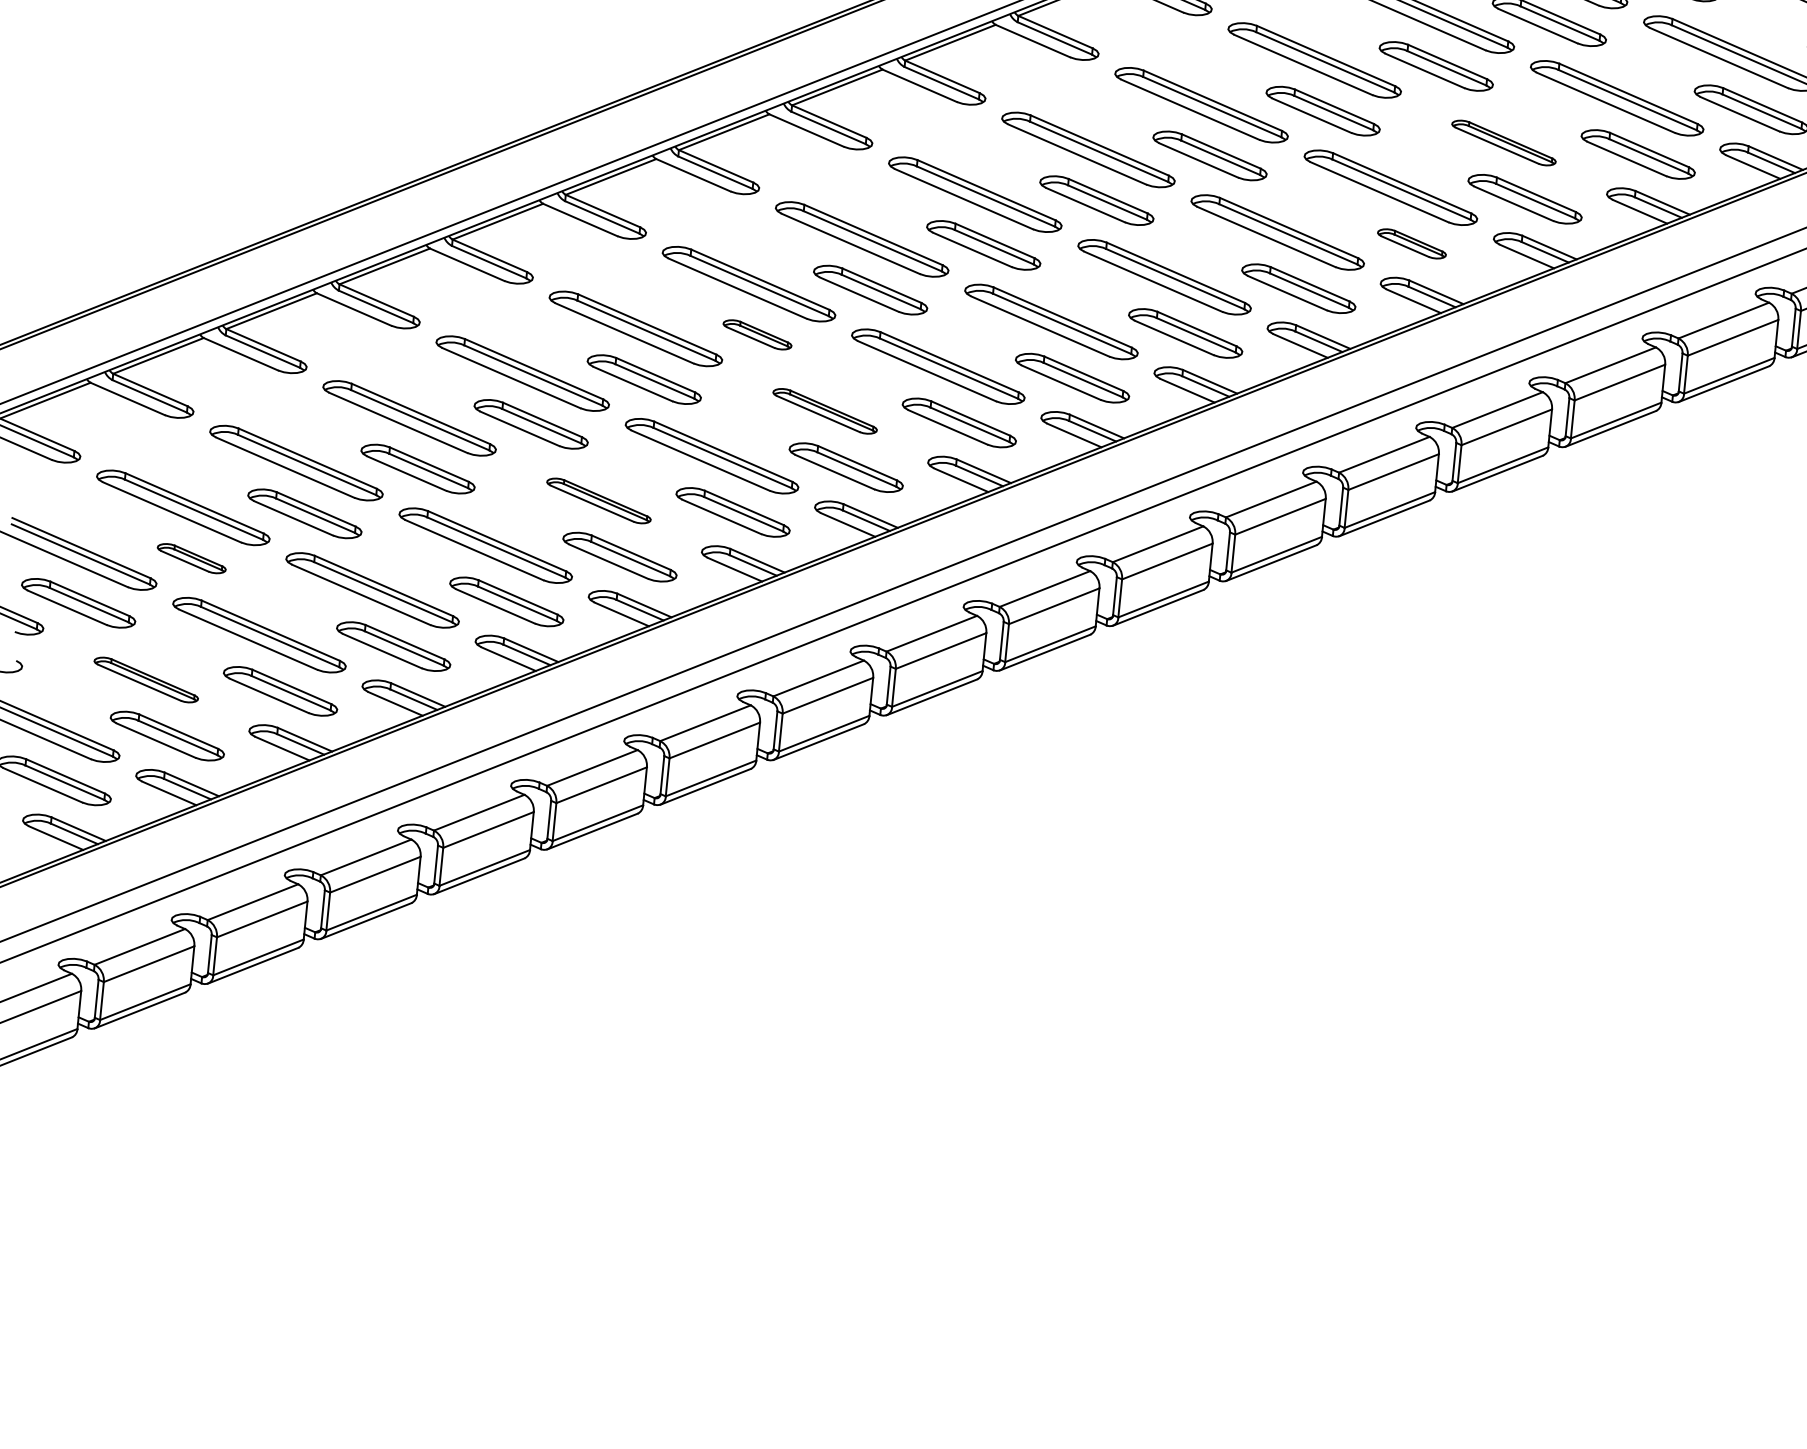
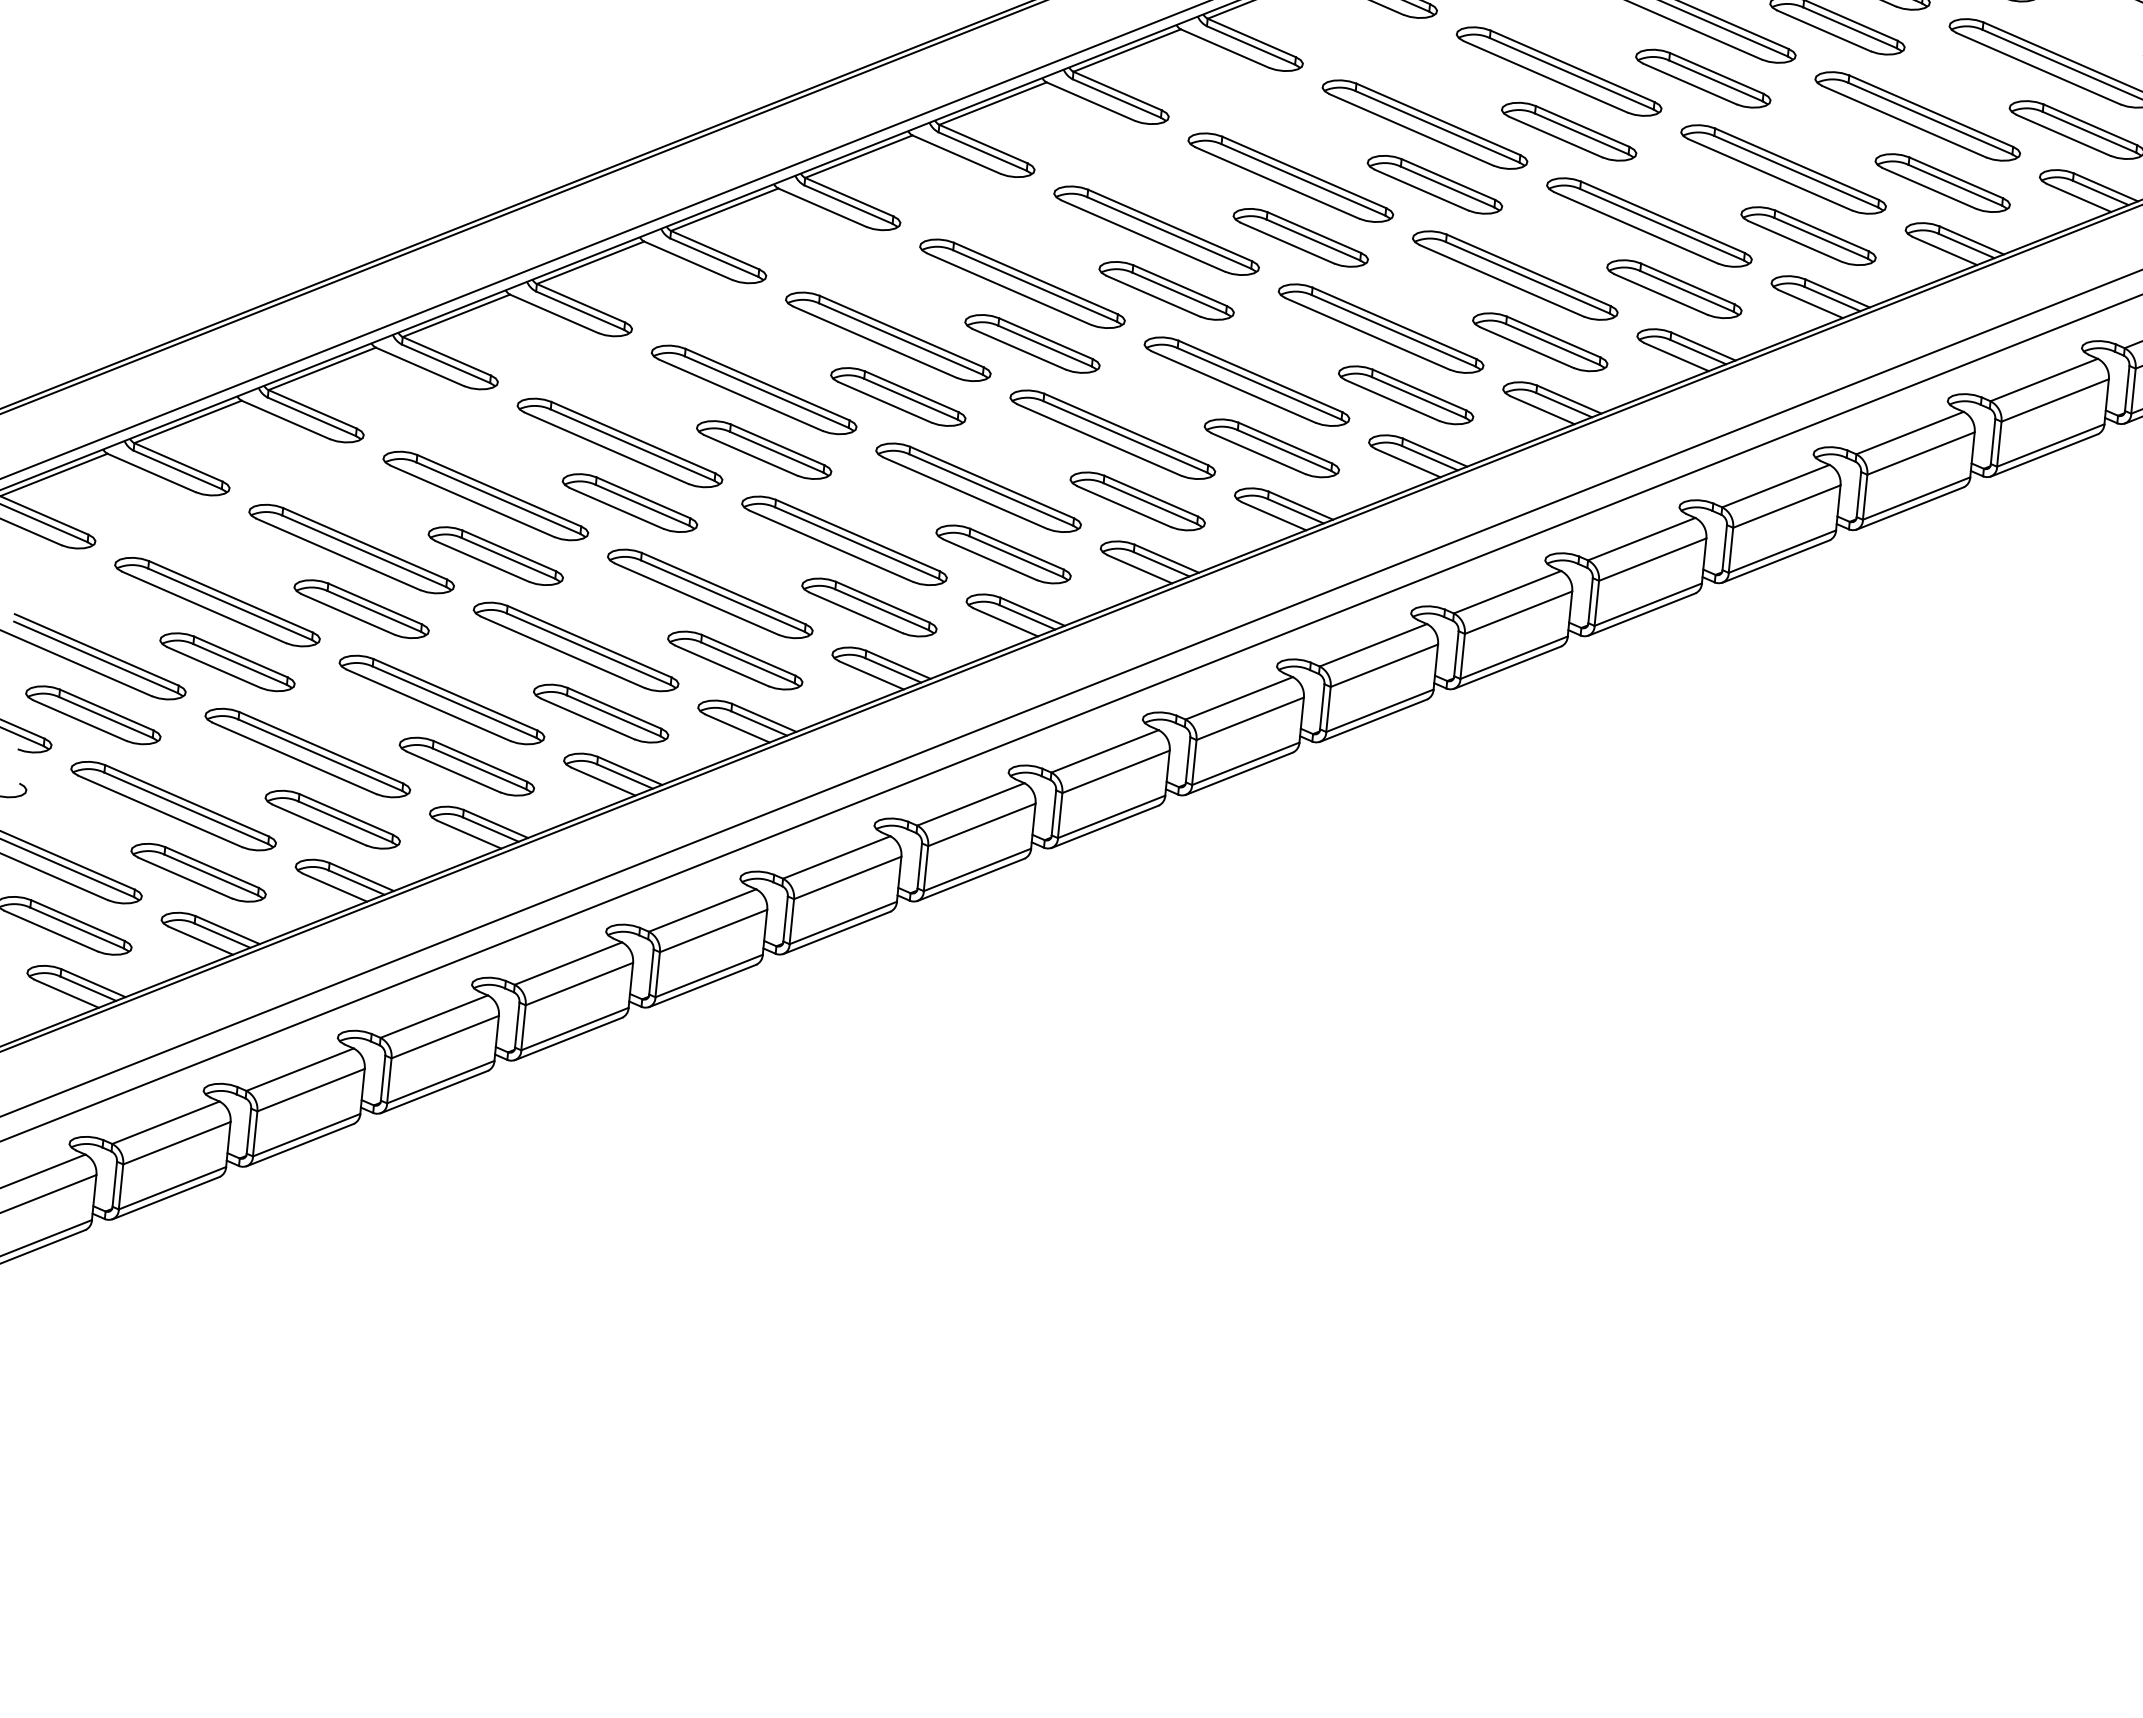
part: (1503, 143) -> (1783, 169), size x1.67
part: (1412, 243) -> (1674, 288), size x1.67
part: (757, 334) -> (898, 396), size x1.67
part: (825, 411) -> (978, 487), size x1.67
part: (599, 500) -> (710, 593), size x1.67
part: (191, 558) -> (227, 662), size x1.67
part: (146, 680) -> (173, 806), size x1.67

